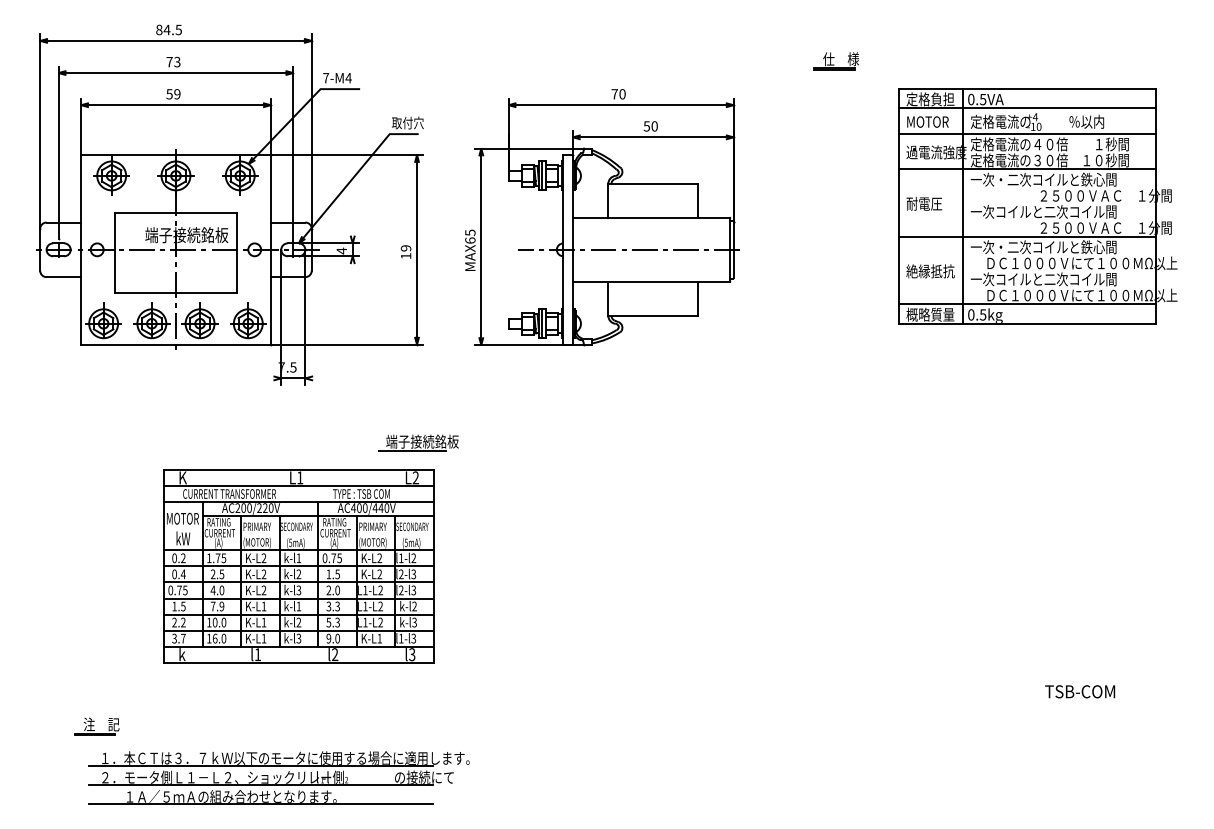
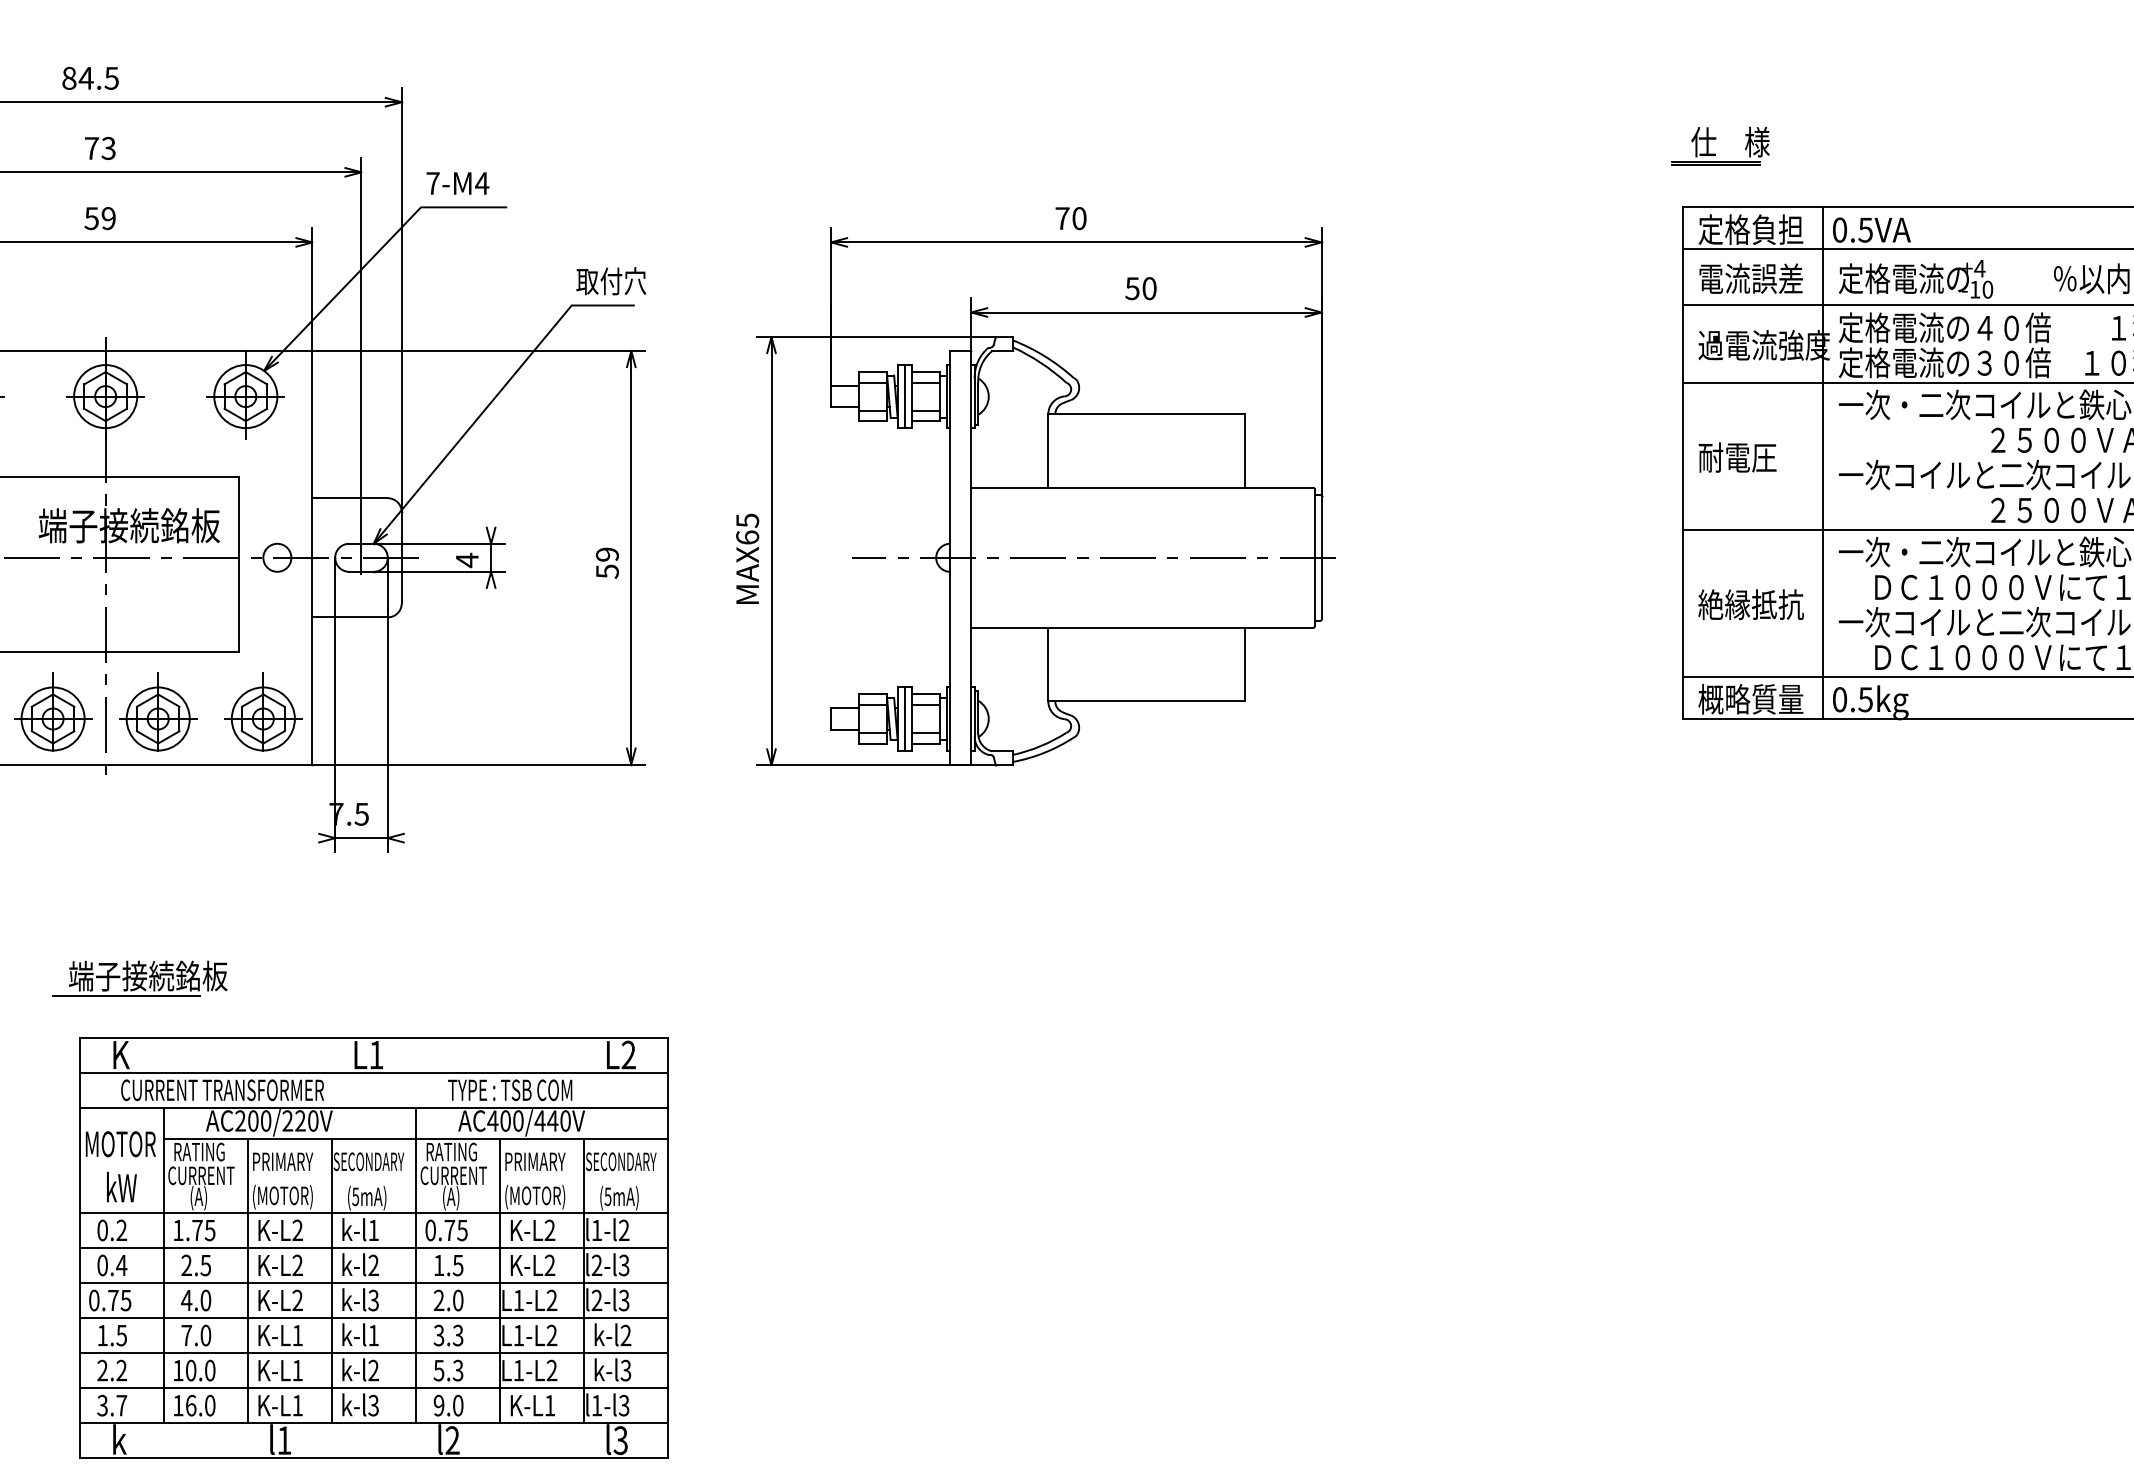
part: (835, 61) -> (1718, 147), moved
text: (930, 121) -> (1750, 277), MOTOR -> 電流誤差
text: (406, 256) -> (608, 572), 19 -> 59
part: (418, 442) -> (139, 977), moved
text: (221, 606) -> (204, 1335), 7.9 -> 7.0

